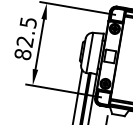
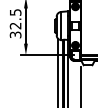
text: (22, 53) -> (15, 34), 82.5 -> 32.5

